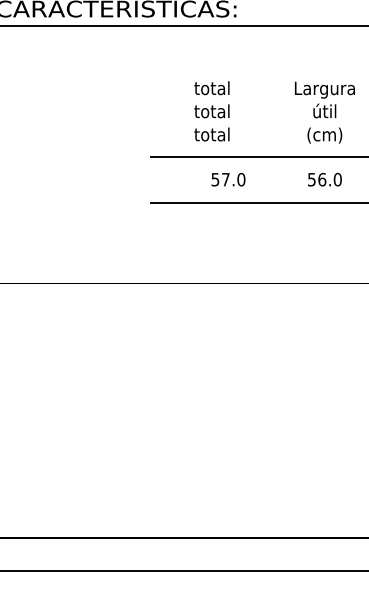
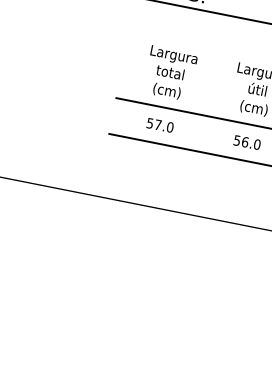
text: (212, 89) -> (174, 55), total -> Largura
text: (211, 135) -> (166, 91), total -> (cm)
text: (228, 179) -> (160, 125), moved

